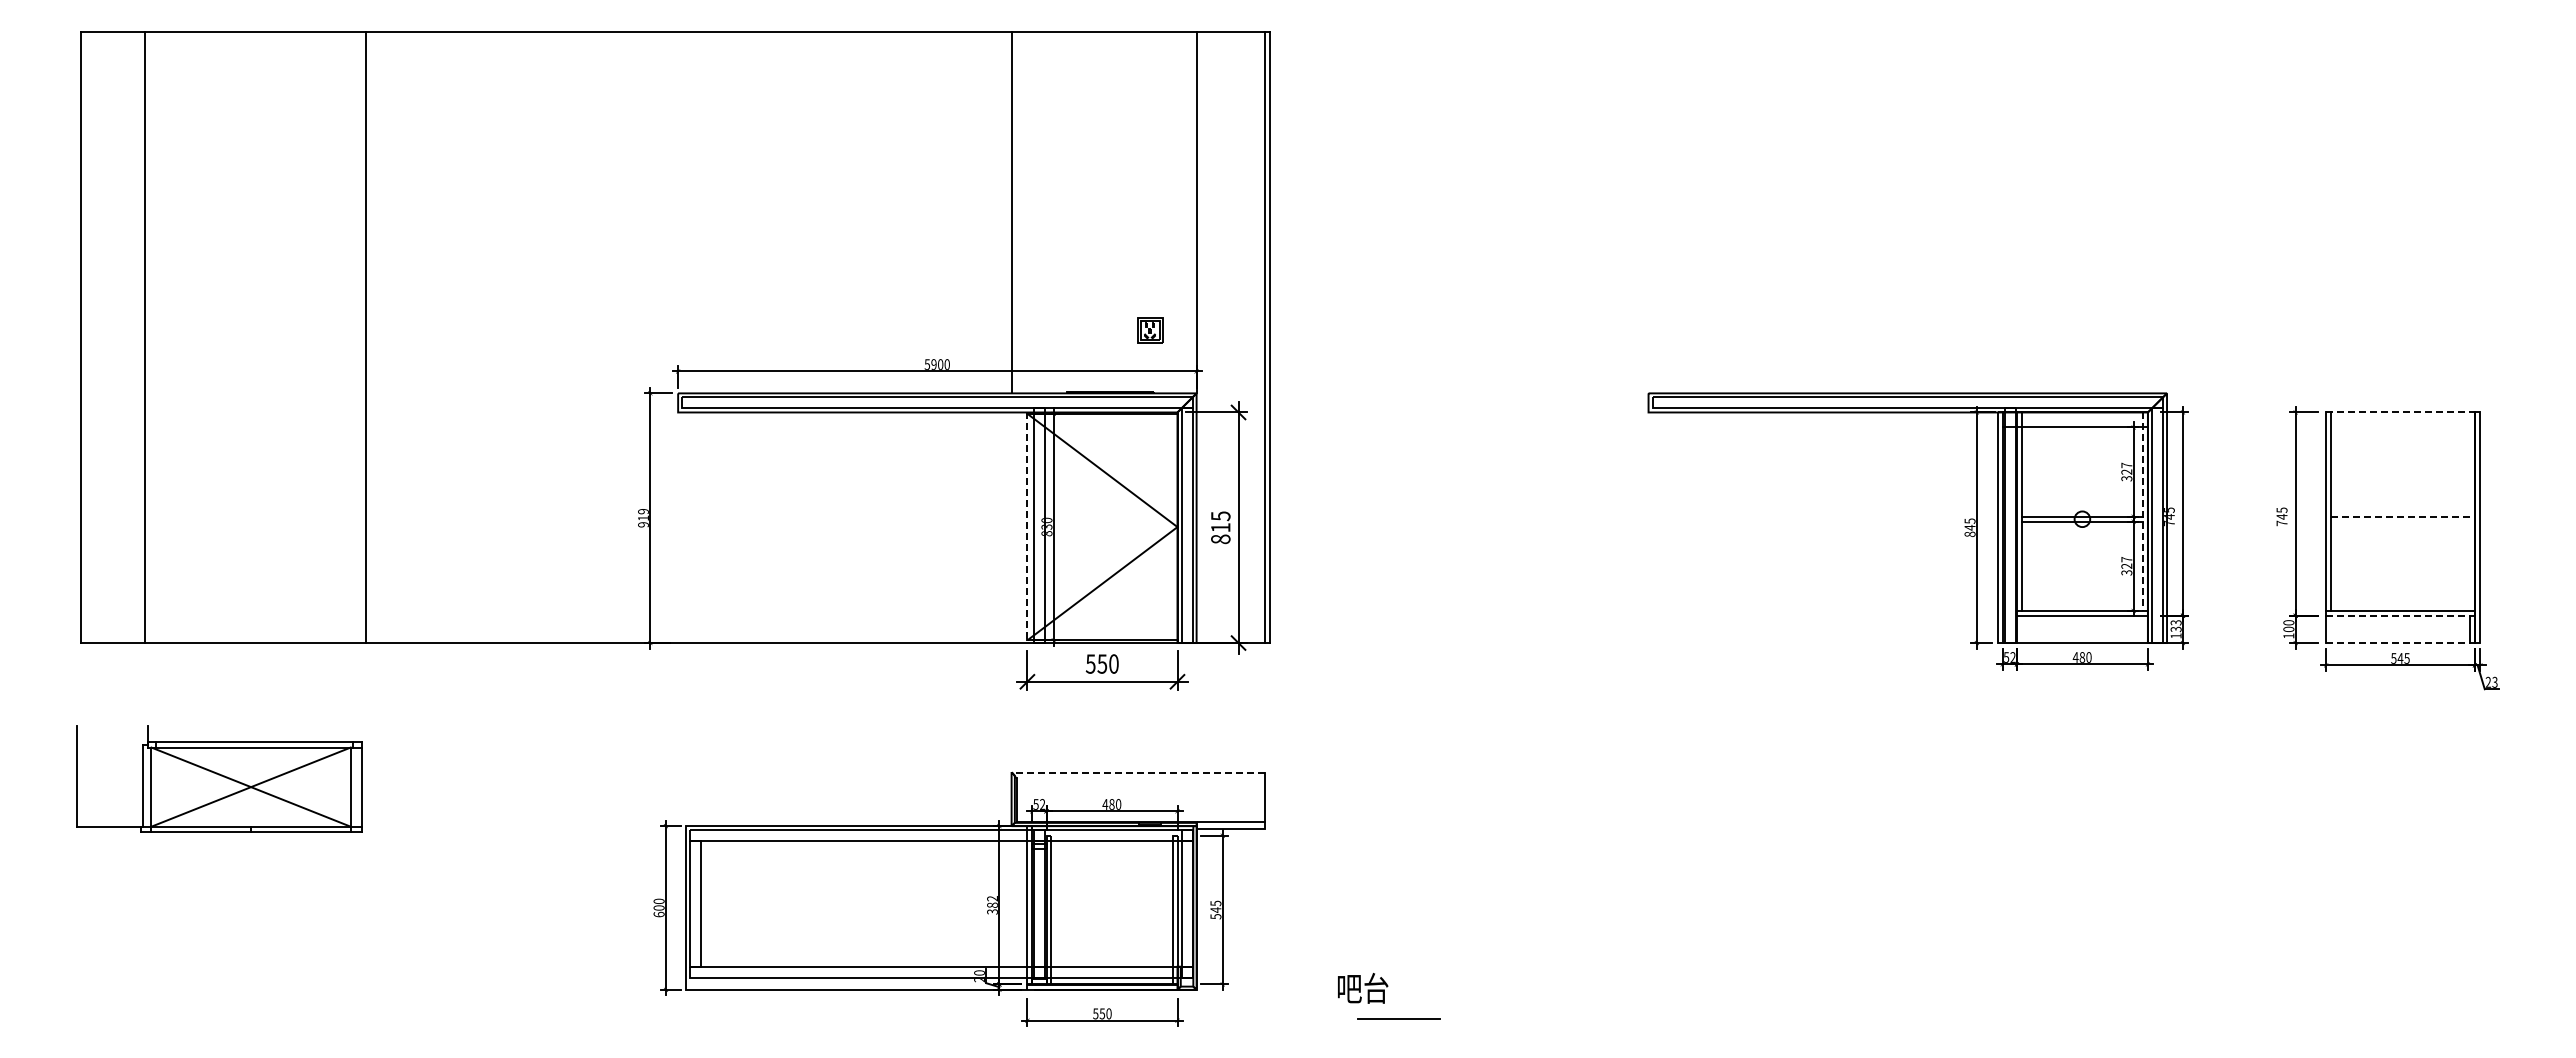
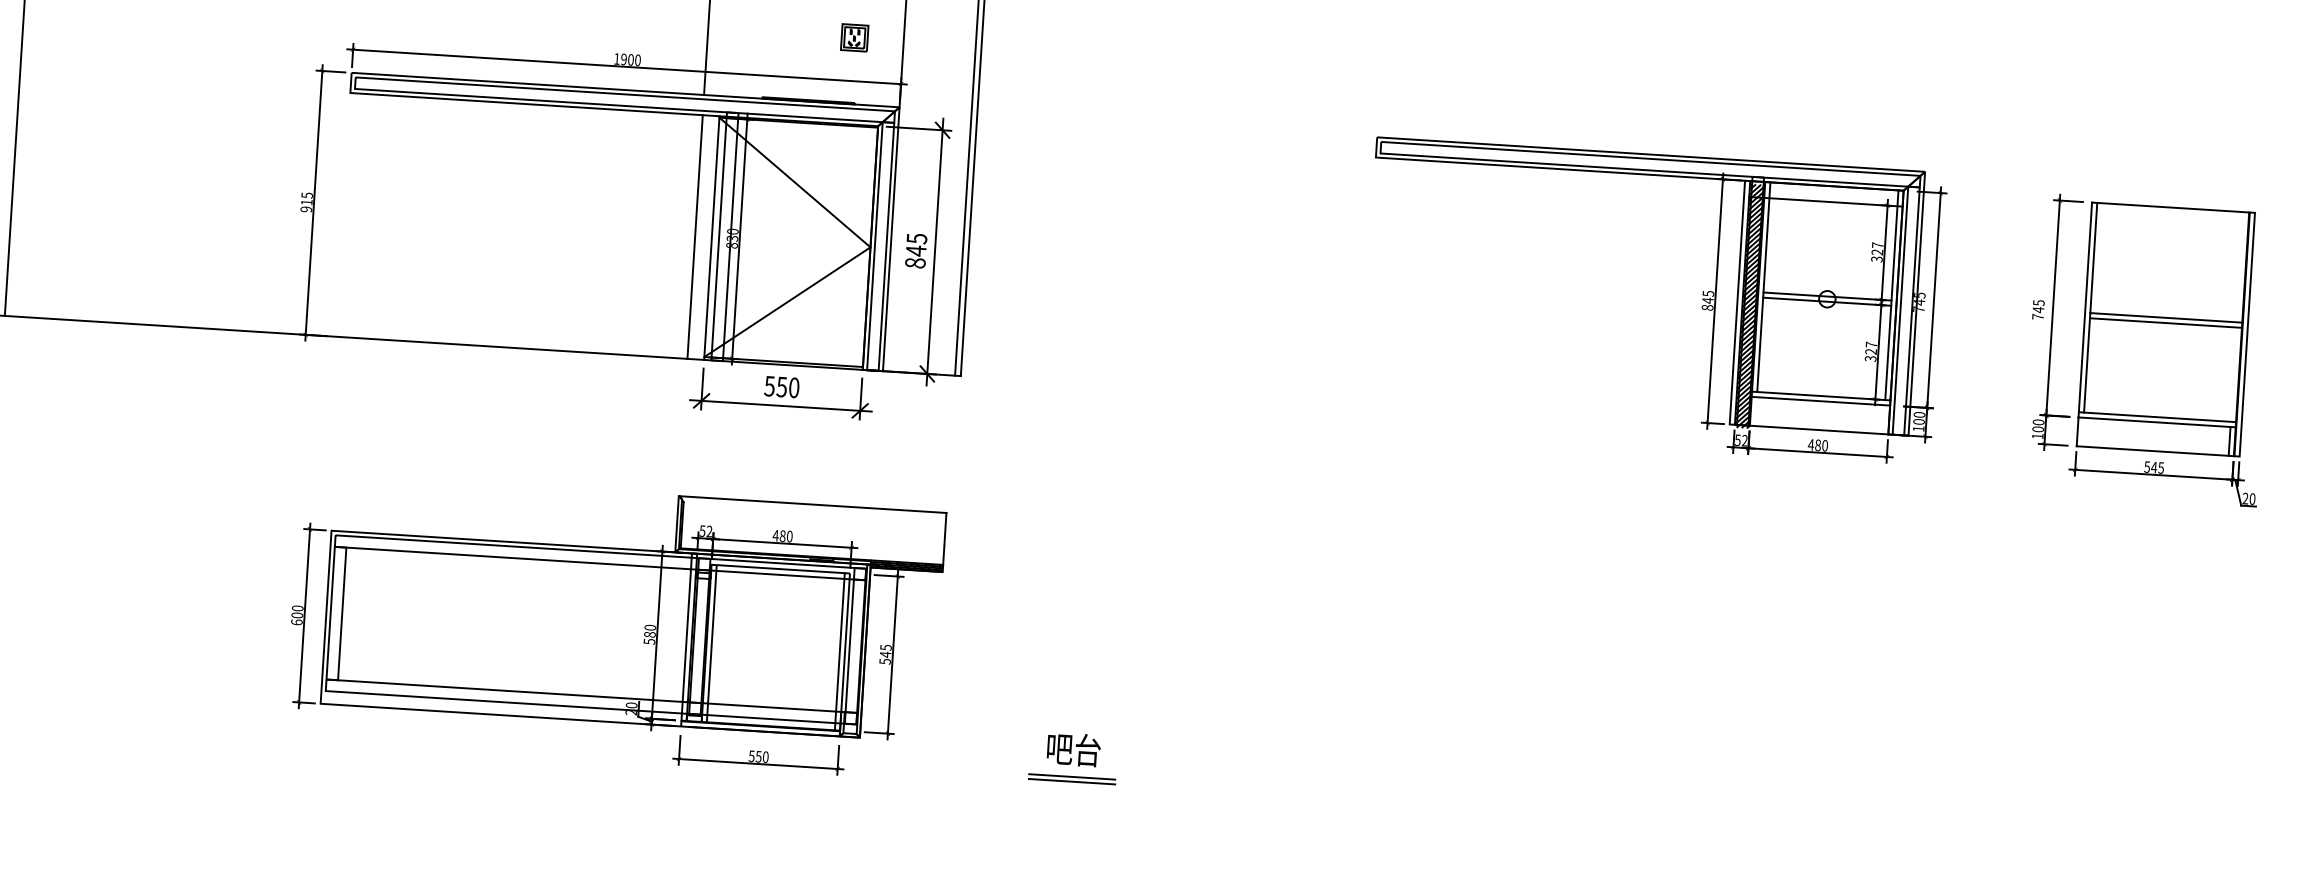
text: (927, 364) -> (617, 58), 5900 -> 1900
line: (2401, 412) -> (2171, 207), dashed -> solid
text: (643, 511) -> (307, 195), 919 -> 915
line: (2142, 512) -> (1891, 296), dashed -> solid
line: (2402, 516) -> (2165, 317), dashed -> solid
line: (2402, 521) -> (2165, 322), added
line: (1011, 527) -> (695, 236), added
text: (1220, 527) -> (915, 250), 815 -> 845
line: (1027, 528) -> (711, 238), dashed -> solid
hatch: (2009, 530) -> (1749, 306), added
line: (2401, 615) -> (2158, 422), dashed -> solid
text: (2175, 626) -> (1918, 418), 133 -> 100
line: (2398, 643) -> (2153, 451), dashed -> solid
text: (2494, 682) -> (2251, 499), 23 -> 20
line: (1138, 772) -> (812, 504), dashed -> solid
hatch: (1230, 825) -> (906, 566), added
line: (1111, 835) -> (780, 568), added
text: (992, 905) -> (649, 634), 382 -> 580
text: (1363, 988) -> (1074, 749), moved
line: (1398, 1014) -> (1071, 777), added

